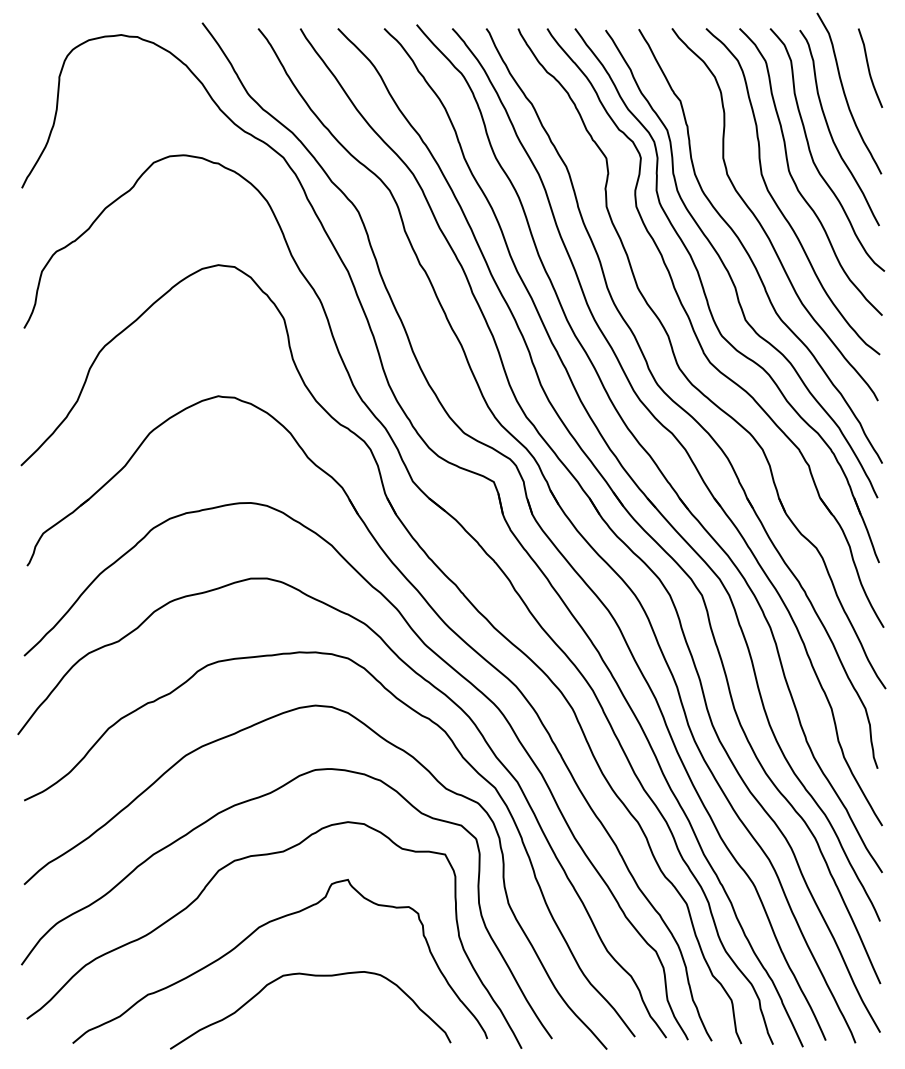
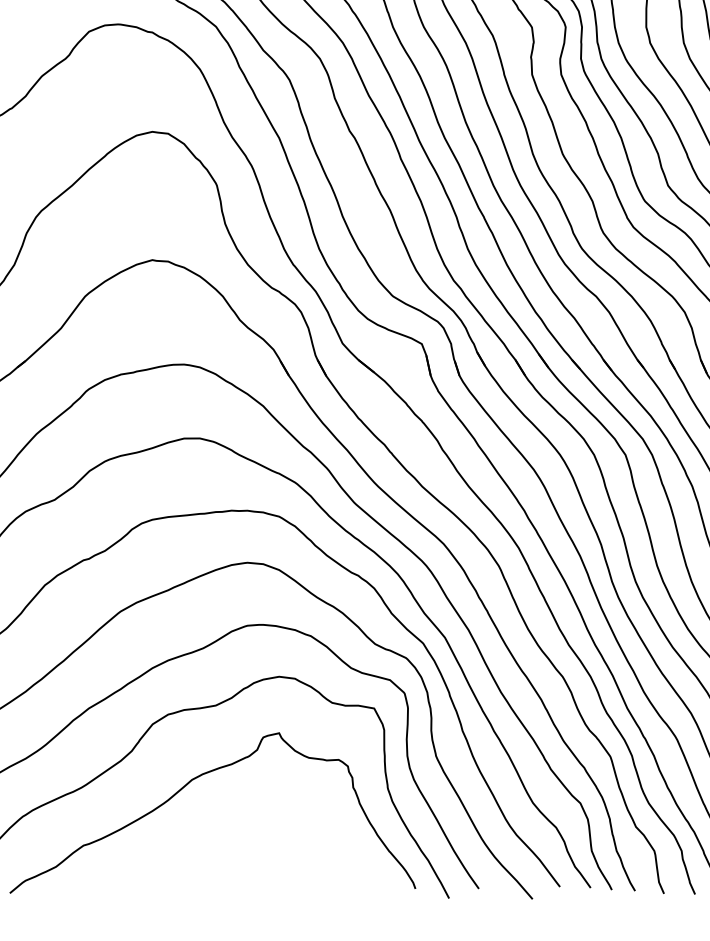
curve: (312, 976) -> (244, 827), removed

